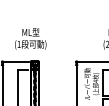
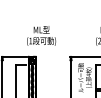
text: (30, 38) -> (41, 35), moved

